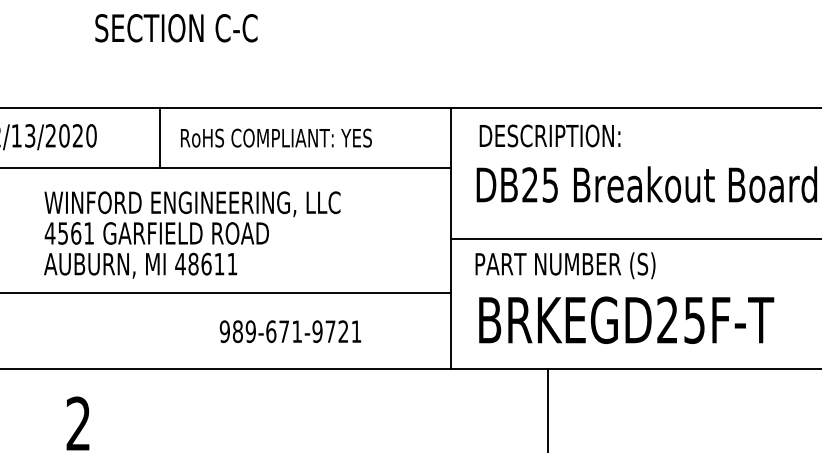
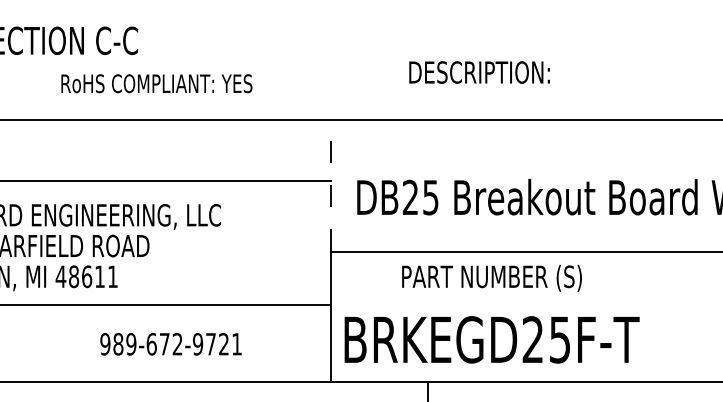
text: (549, 135) -> (478, 72), moved
line: (160, 137) -> (40, 150), removed
text: (276, 137) -> (156, 83), moved
line: (450, 173) -> (330, 186), solid -> dashed
text: (565, 265) -> (491, 278), moved
text: (626, 319) -> (491, 339), moved
text: (296, 331) -> (176, 344), 989-671-9721 -> 989-672-9721

